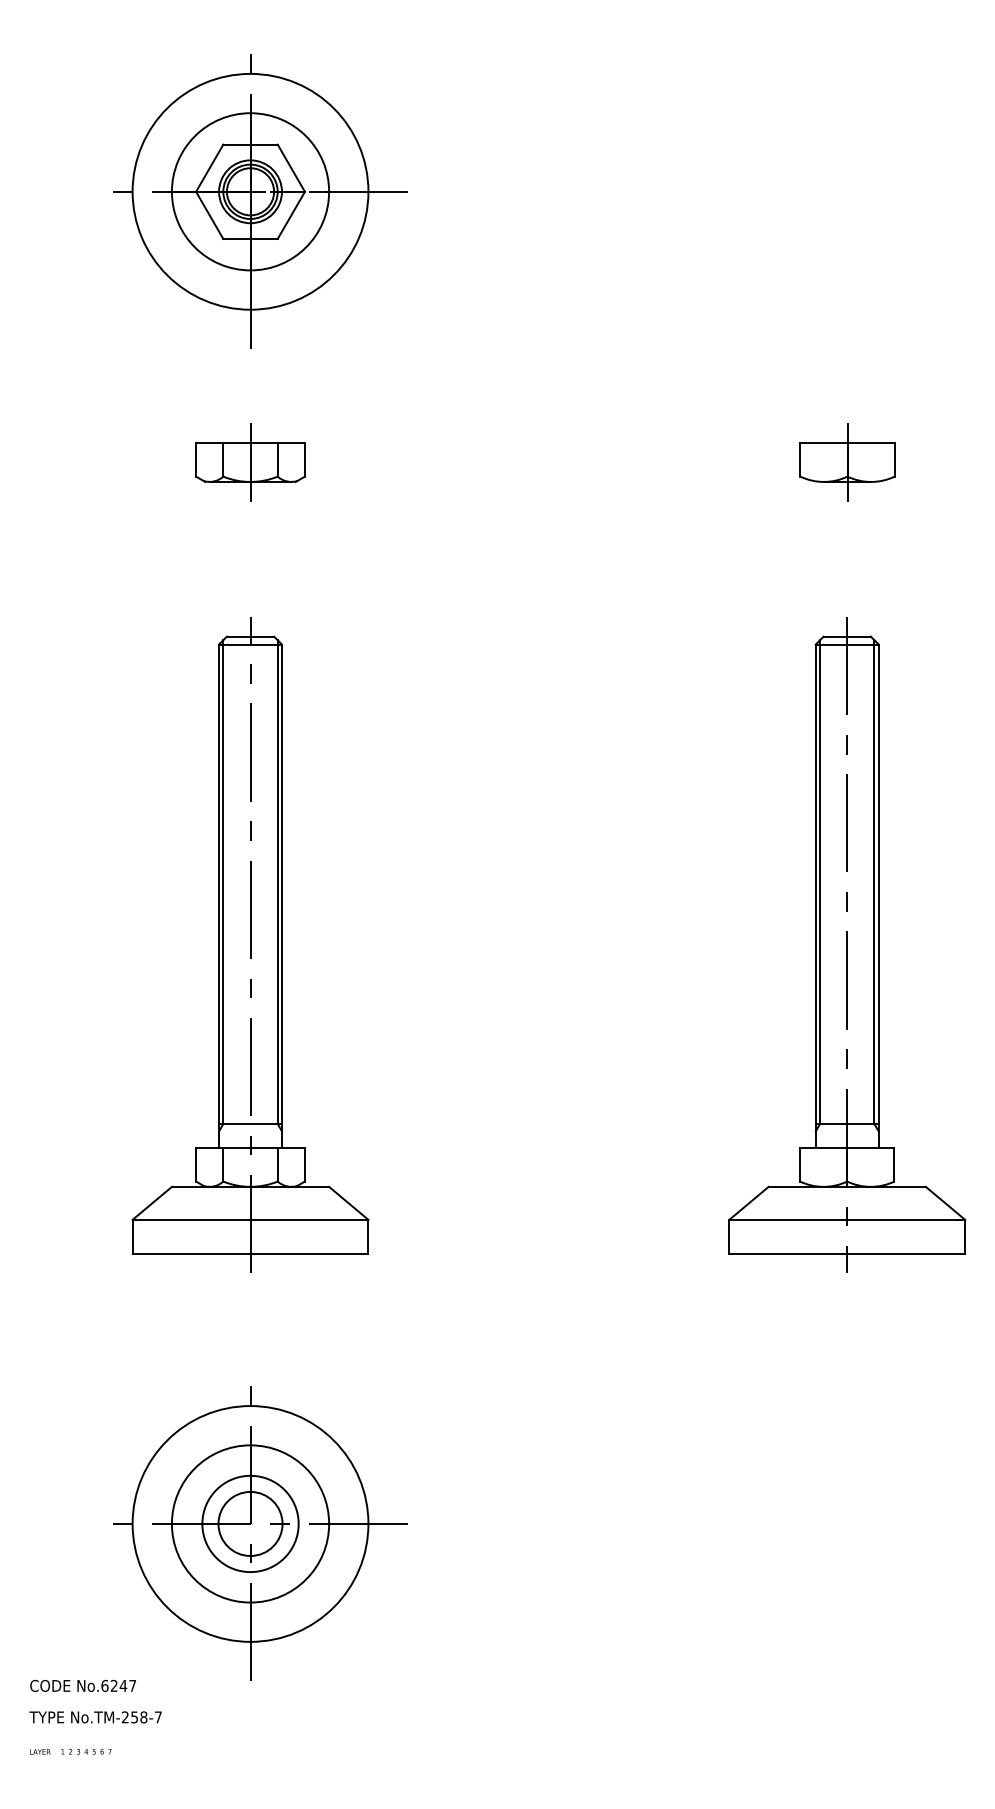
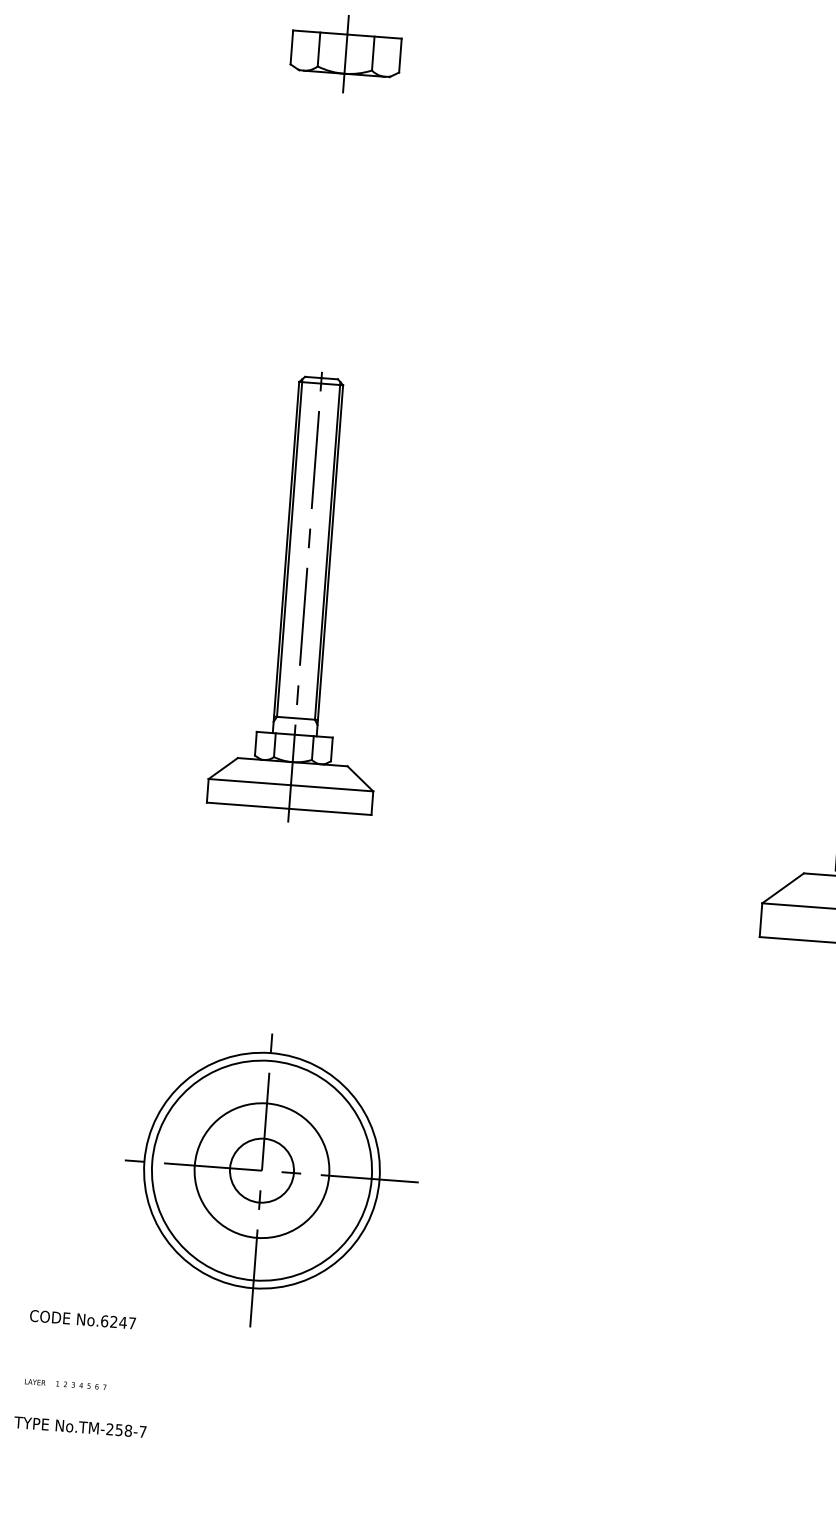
part: (250, 462) -> (345, 54), moved
part: (250, 944) -> (305, 592), size x0.7
circle: (250, 1523) -> (262, 1170), size x1.4
circle: (250, 1523) -> (262, 1170), size x1.4
text: (95, 1717) -> (80, 1427), moved

